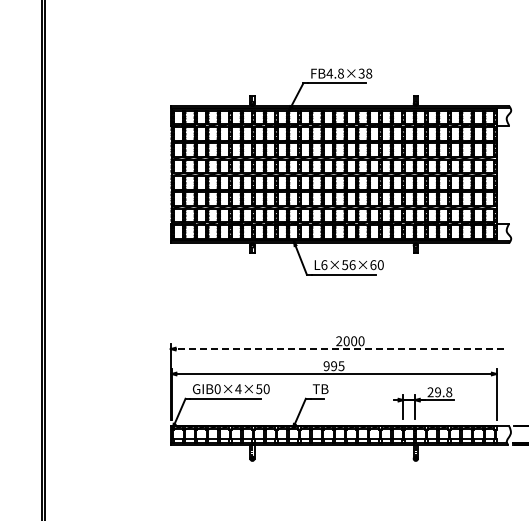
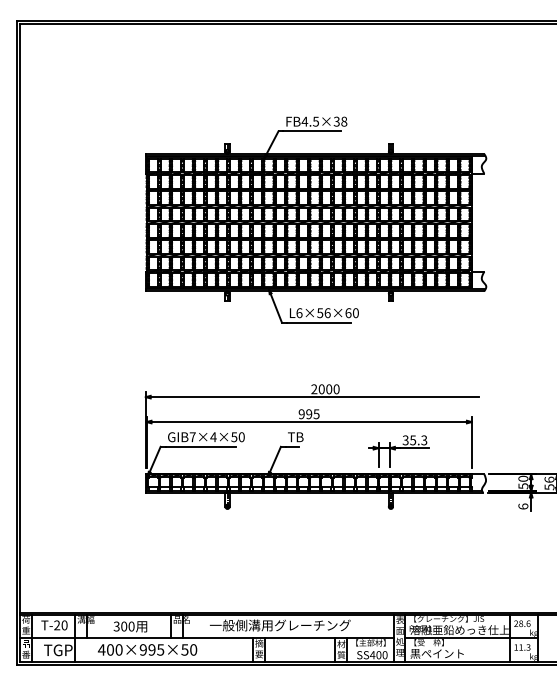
text: (341, 73) -> (316, 121), FB4.8×38 -> FB4.5×38
line: (339, 349) -> (314, 397), dashed -> solid
text: (217, 389) -> (192, 437), GIB0×4×50 -> GIB7×4×50
text: (439, 392) -> (414, 440), 29.8 -> 35.3

